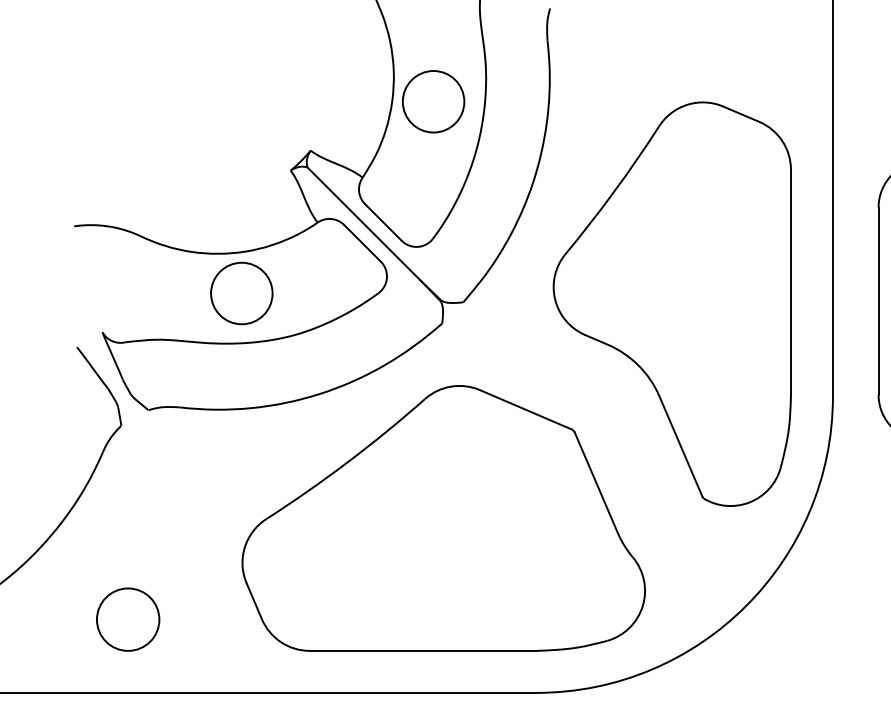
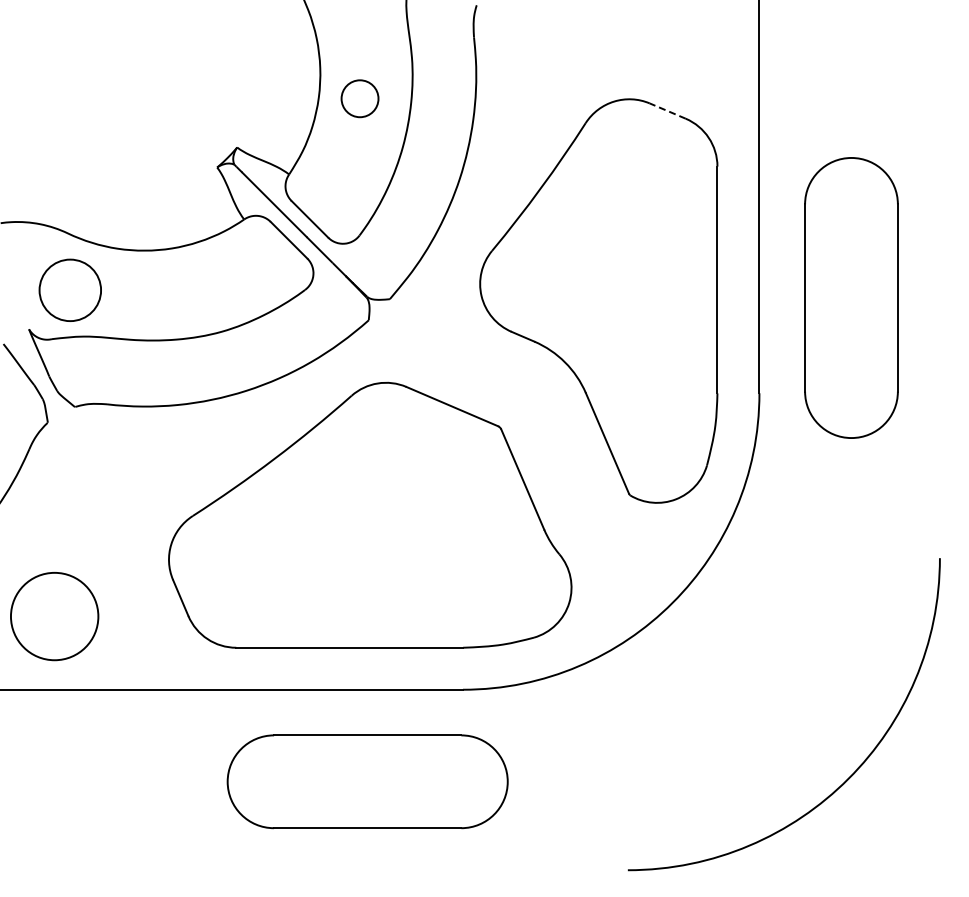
circle: (433, 101) -> (359, 98), size x0.6
line: (741, 114) -> (667, 111), solid -> dashed
circle: (241, 292) -> (69, 289), moved
circle: (128, 619) -> (54, 616), size x1.4

